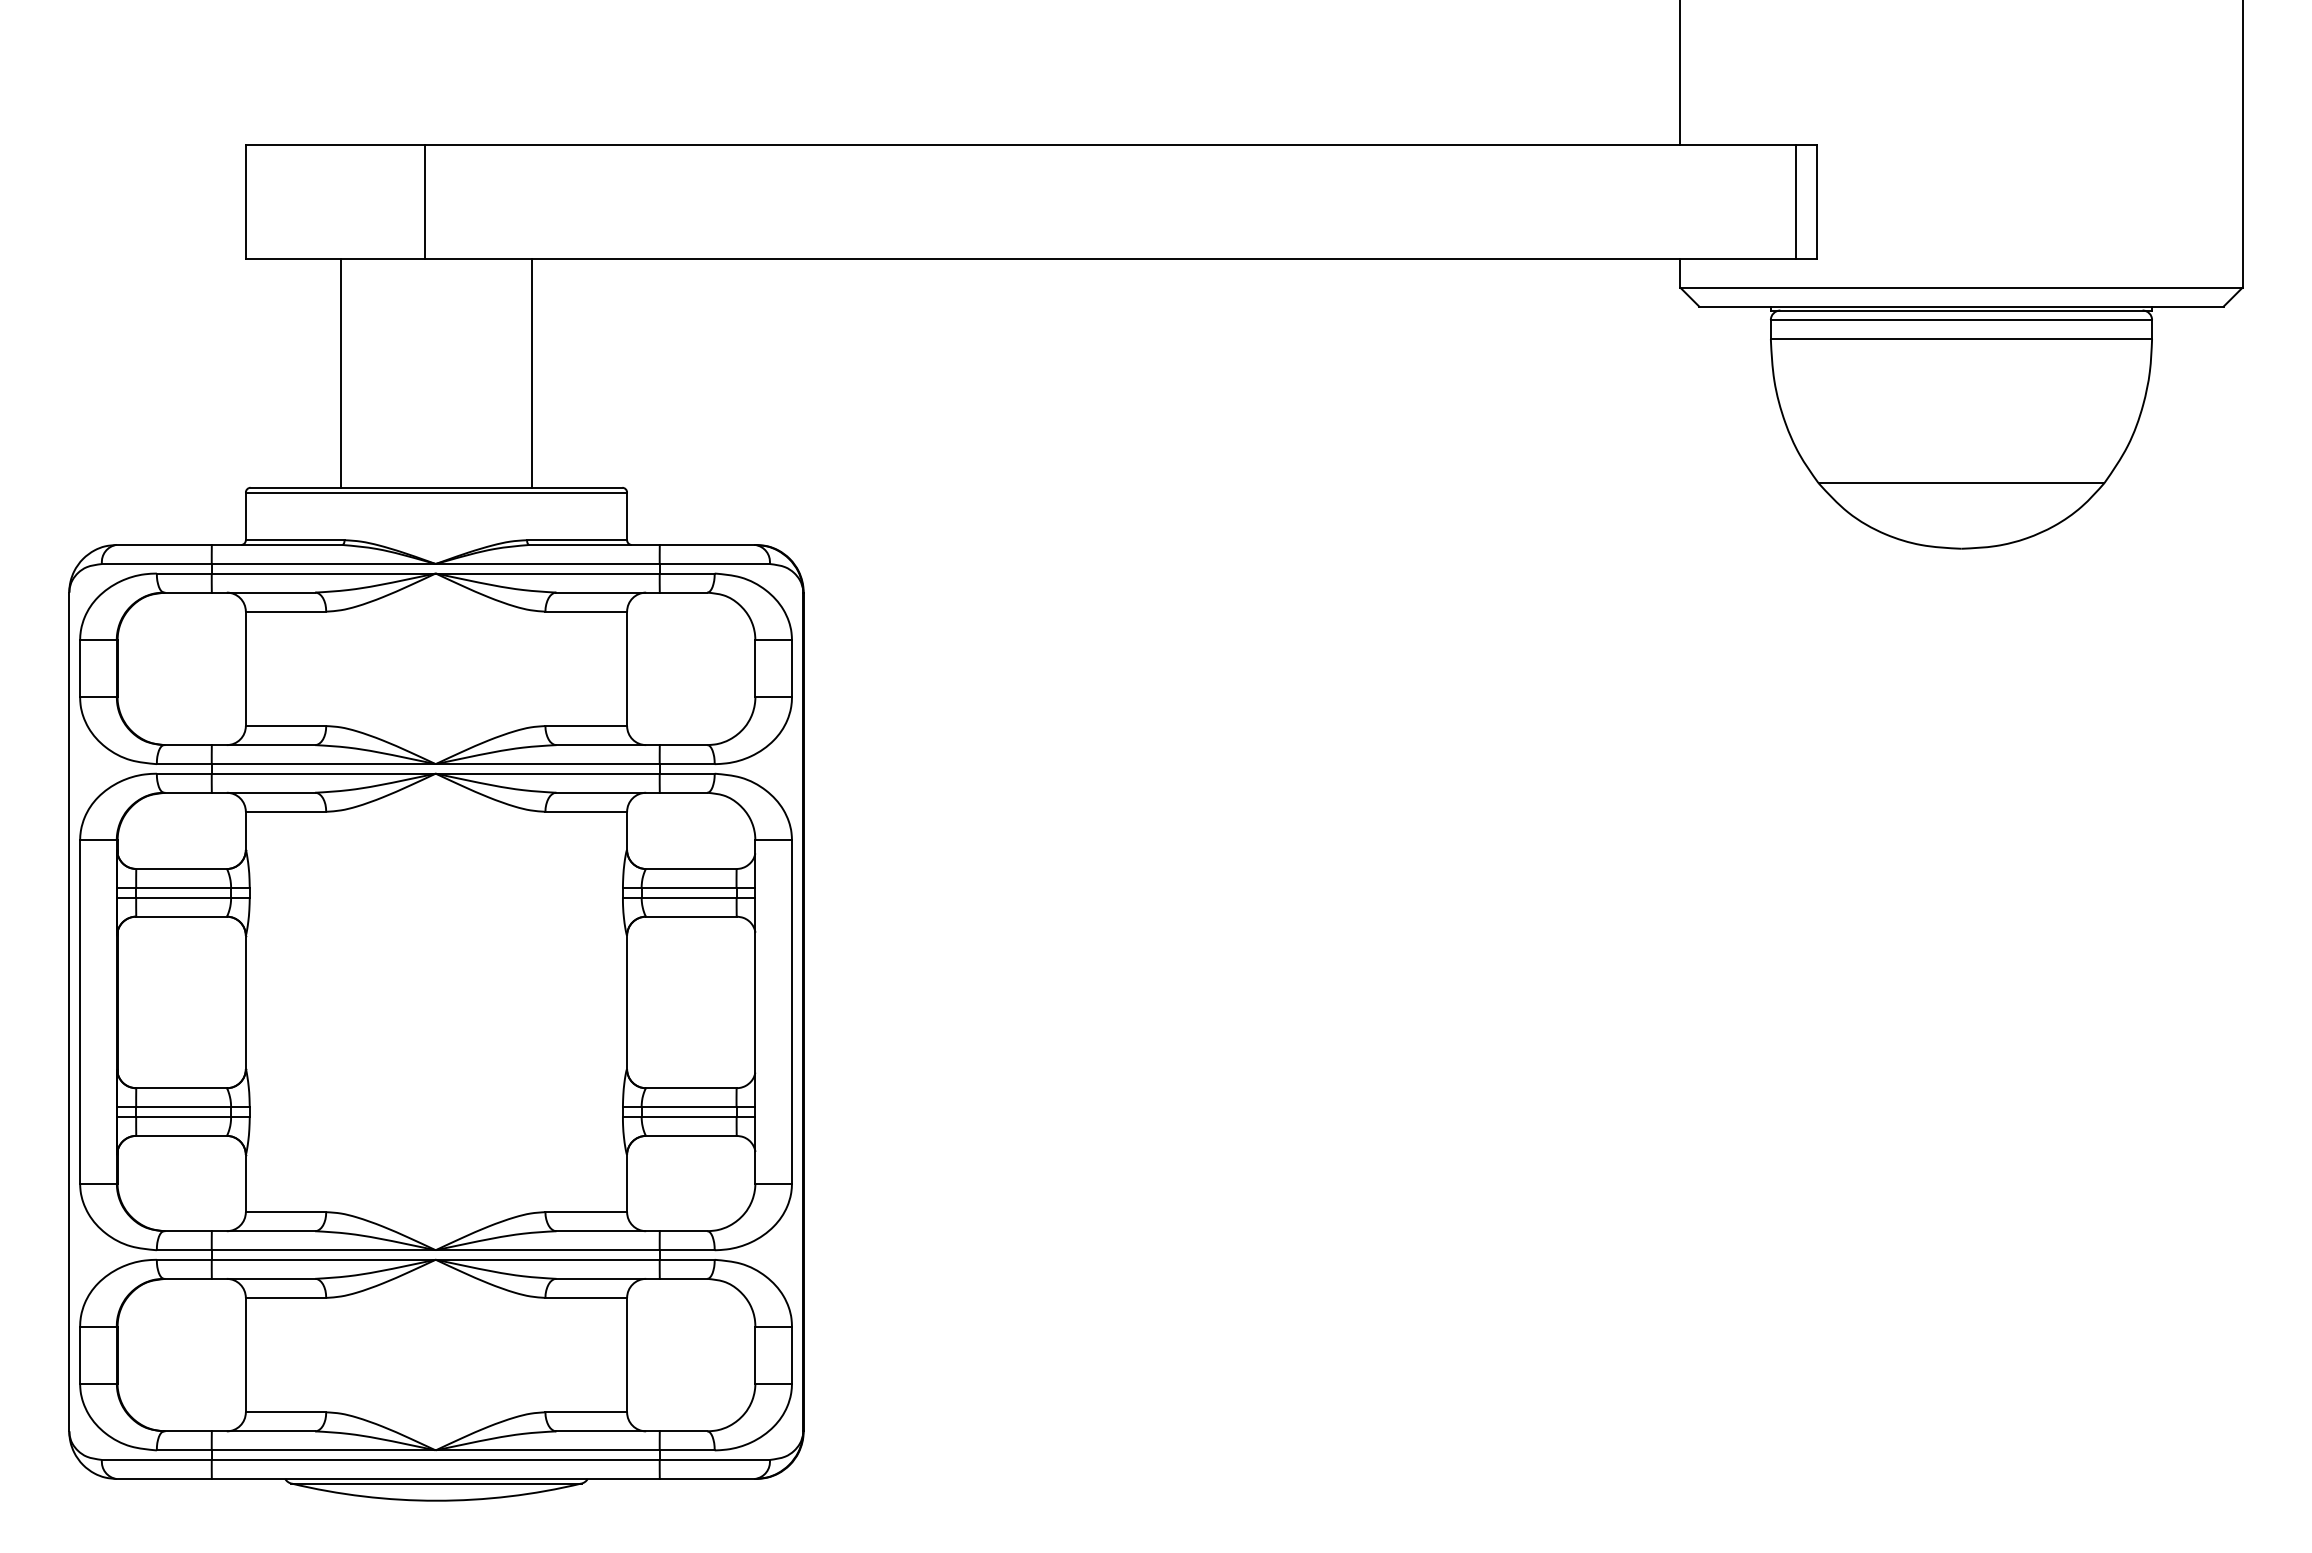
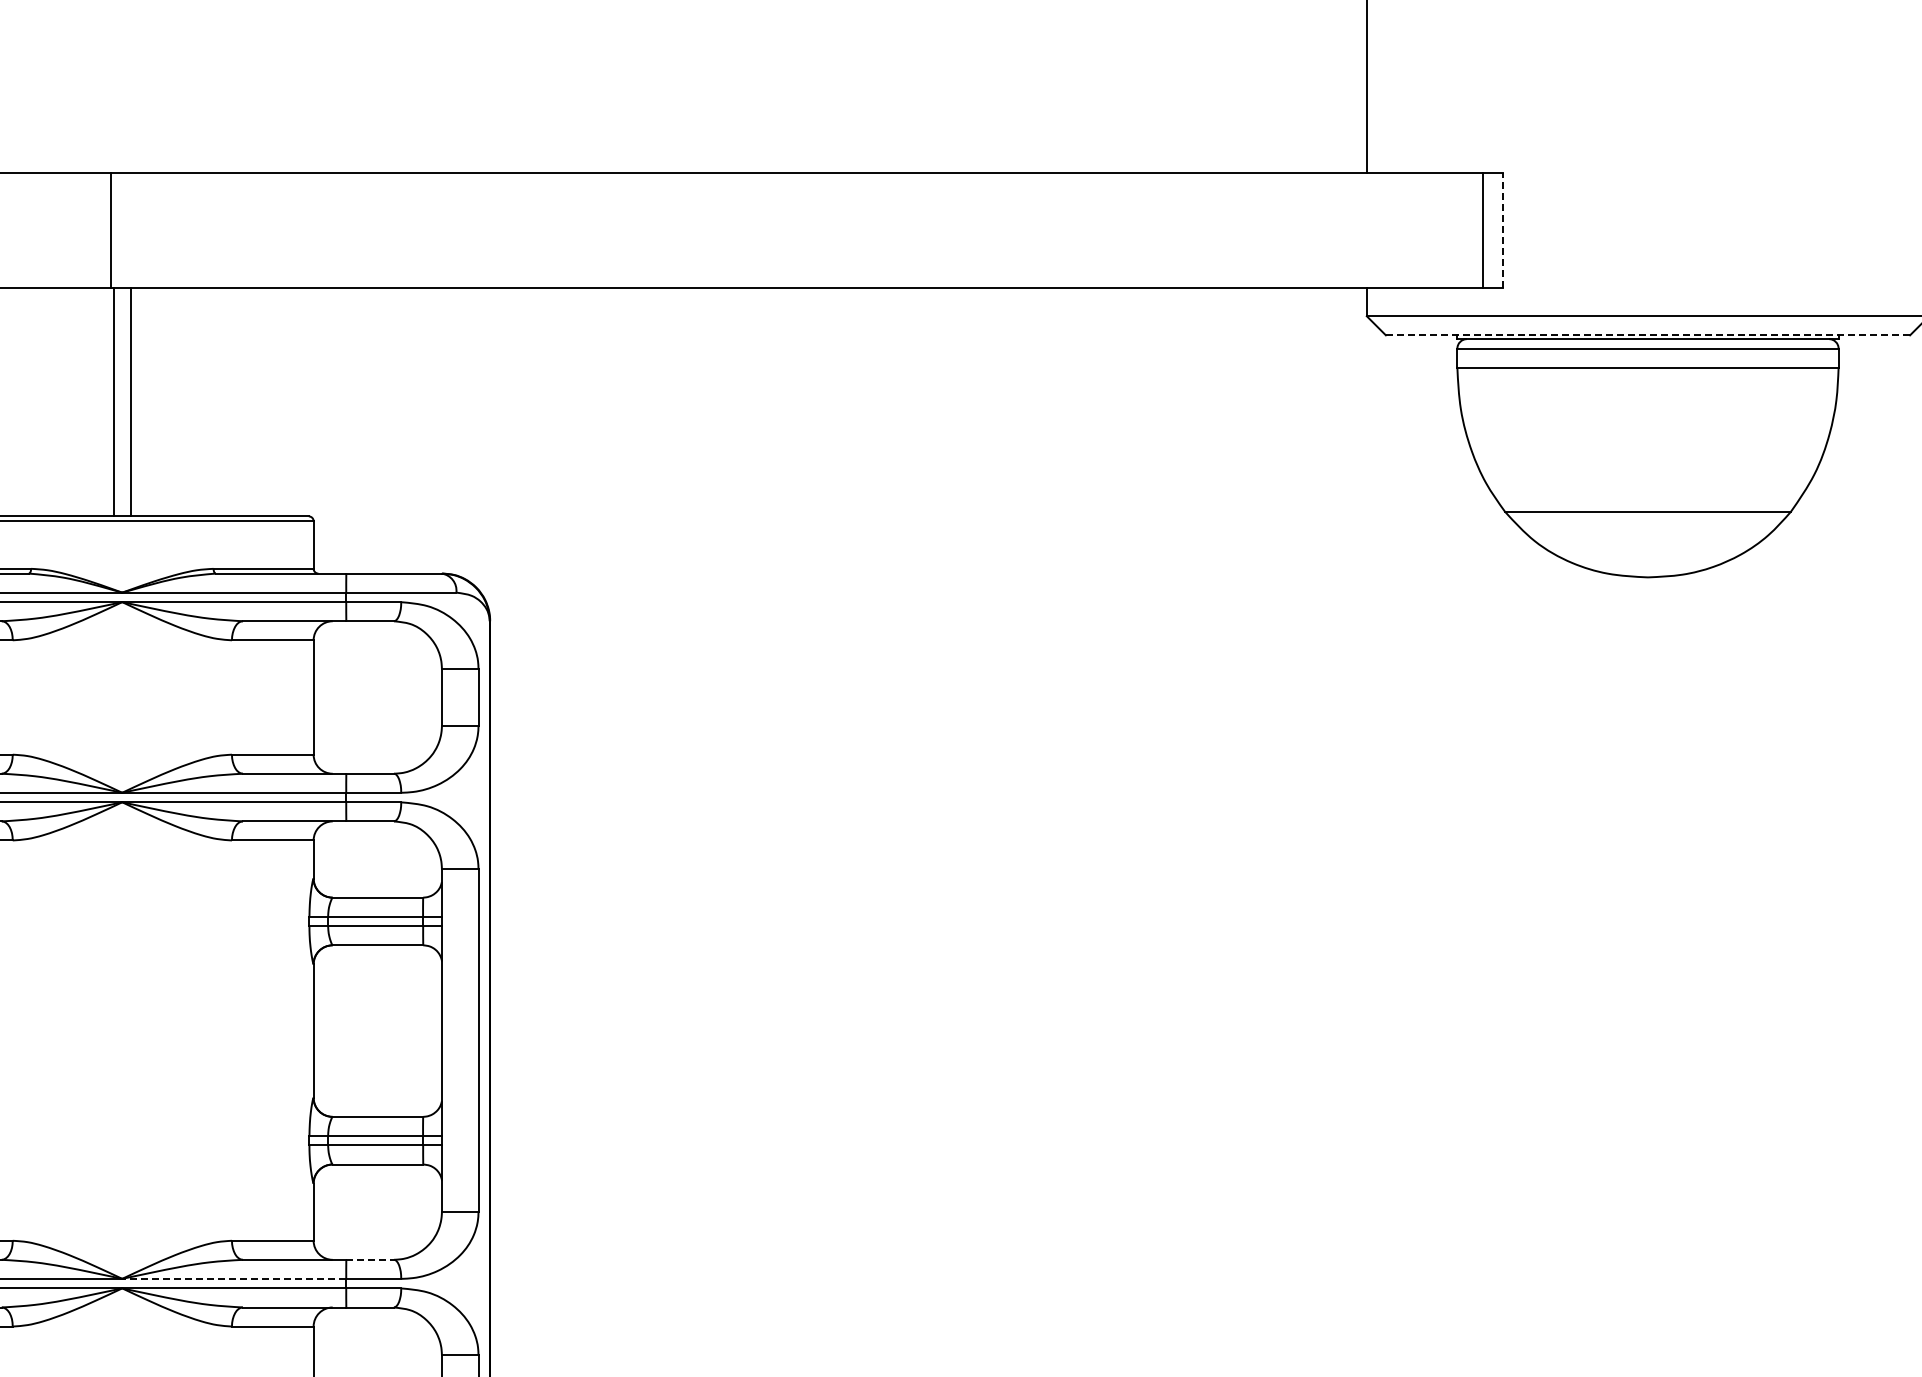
line: (1816, 201) -> (1503, 230), solid -> dashed
line: (1960, 306) -> (1647, 335), solid -> dashed
line: (341, 373) -> (114, 402), moved
line: (531, 373) -> (131, 402), moved
line: (683, 1231) -> (370, 1260), solid -> dashed
line: (547, 1250) -> (234, 1279), solid -> dashed

